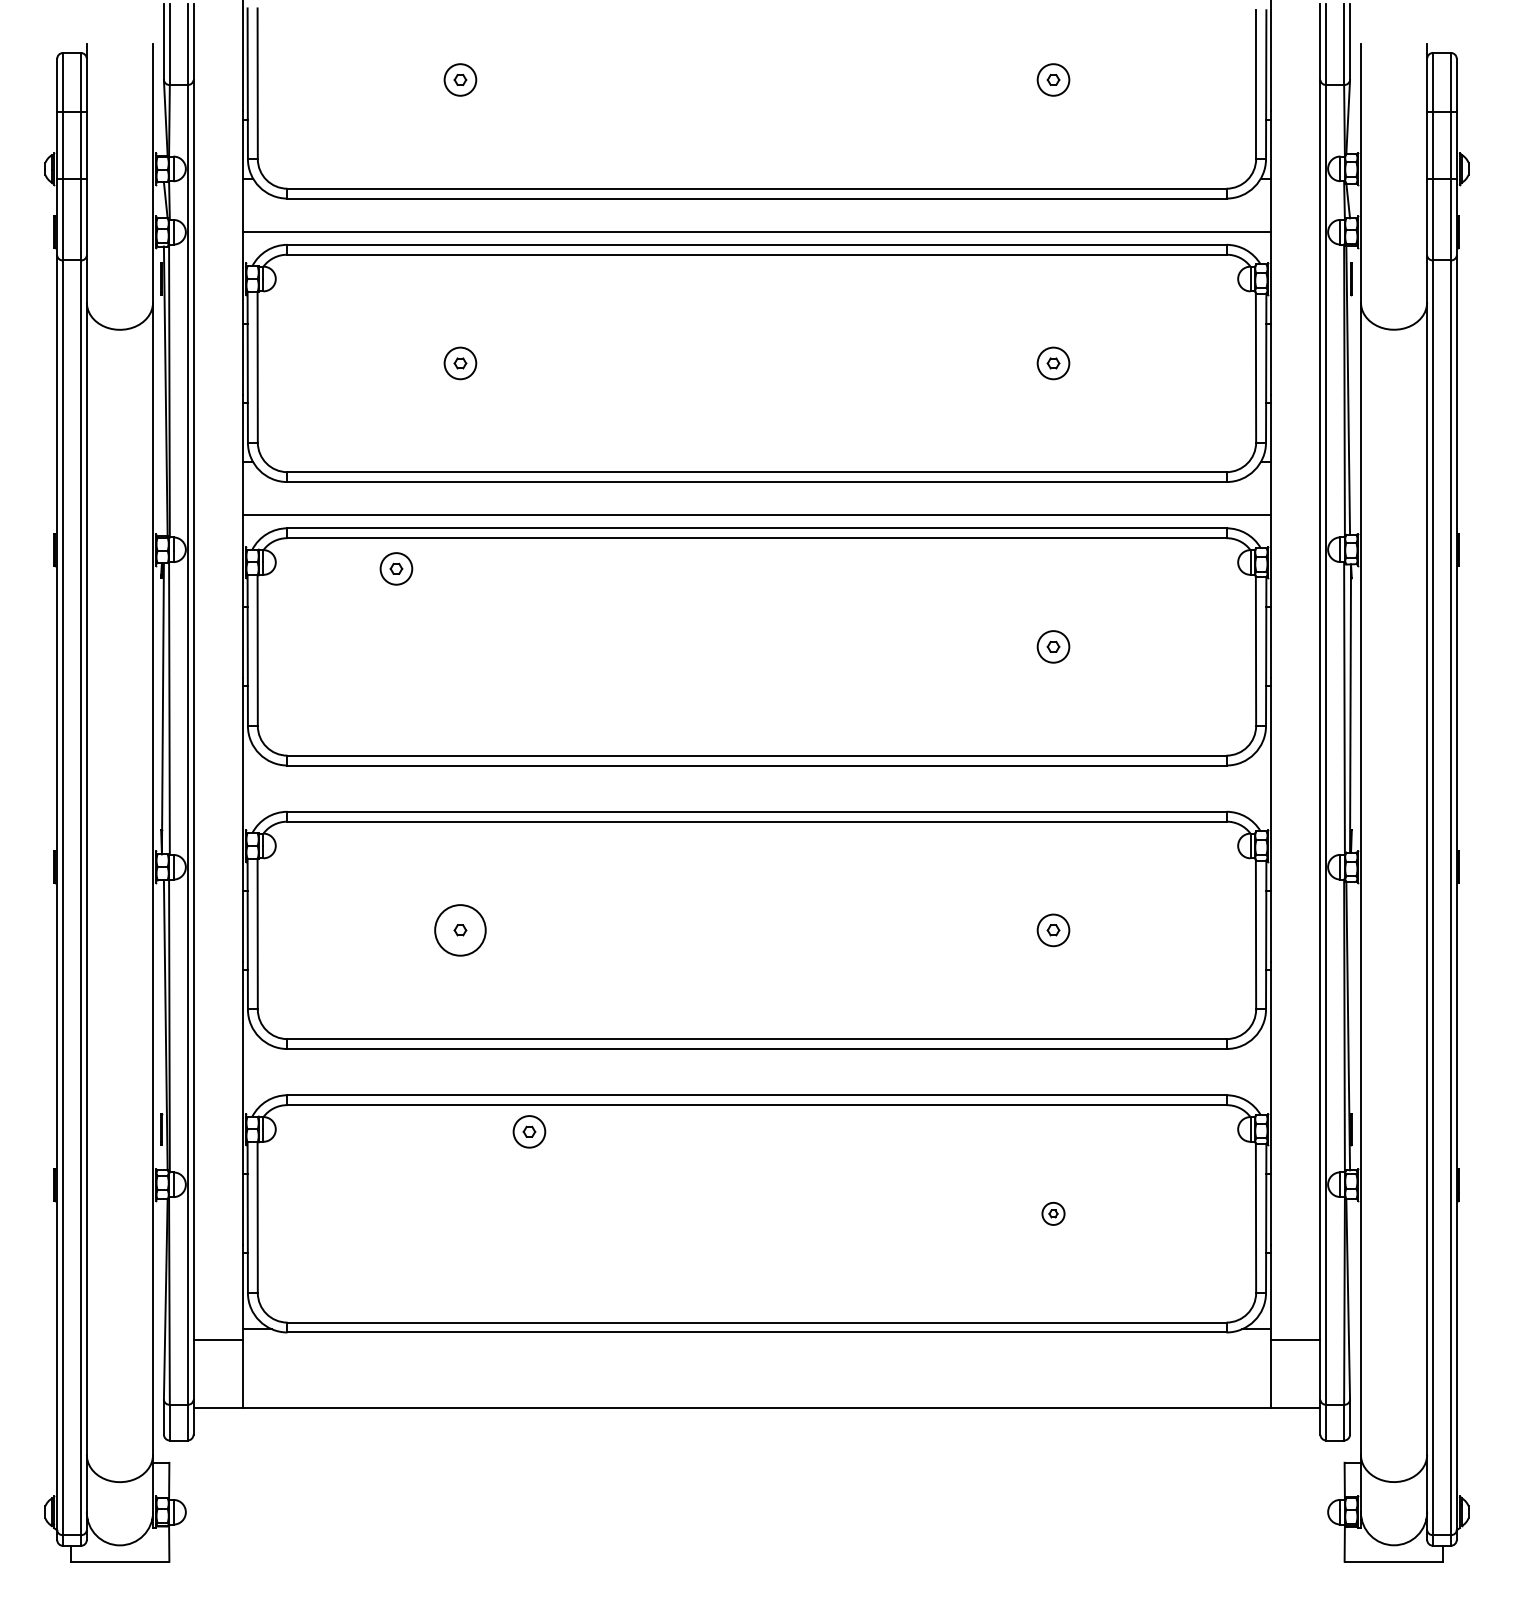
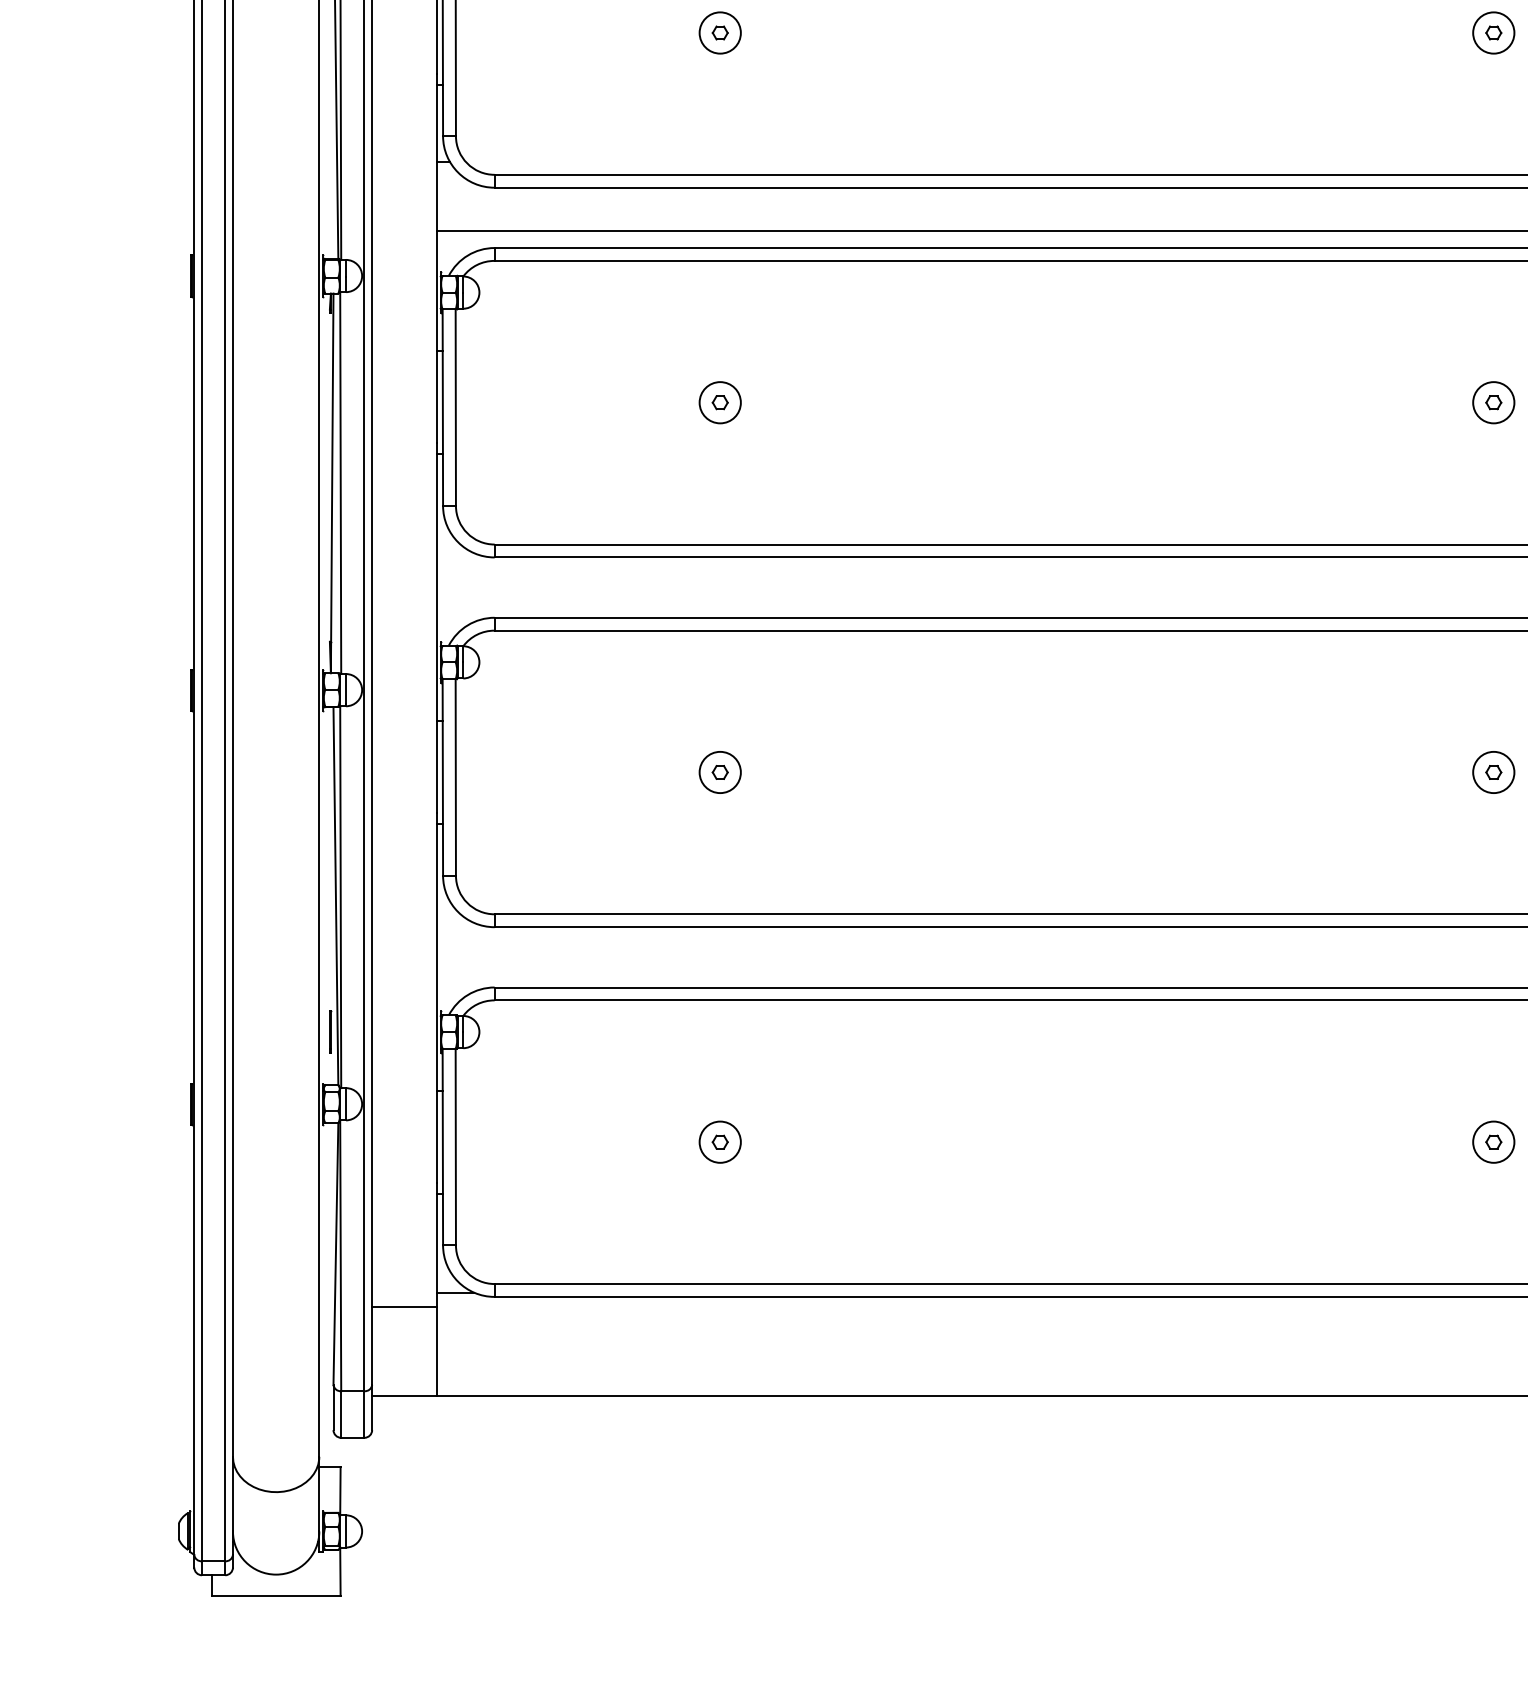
part: (396, 568) -> (720, 402), moved
circle: (460, 930) -> (720, 772), size x0.62
part: (529, 1131) -> (720, 1141), moved
part: (1053, 1213) -> (1493, 1141), size x1.43

